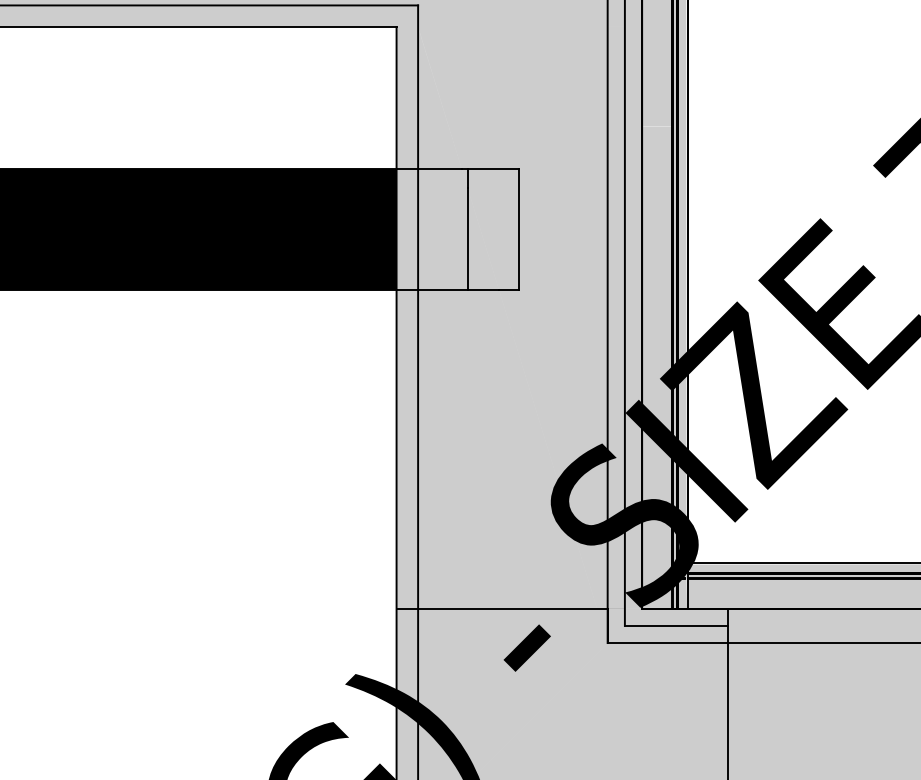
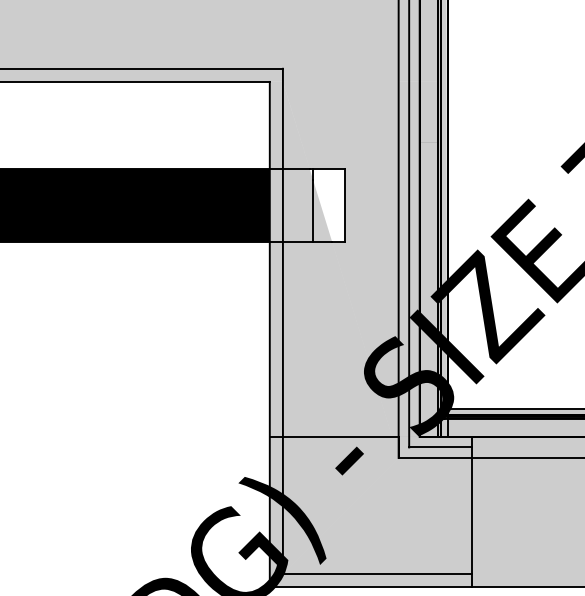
fill: (489, 229) -> (326, 205), removed

